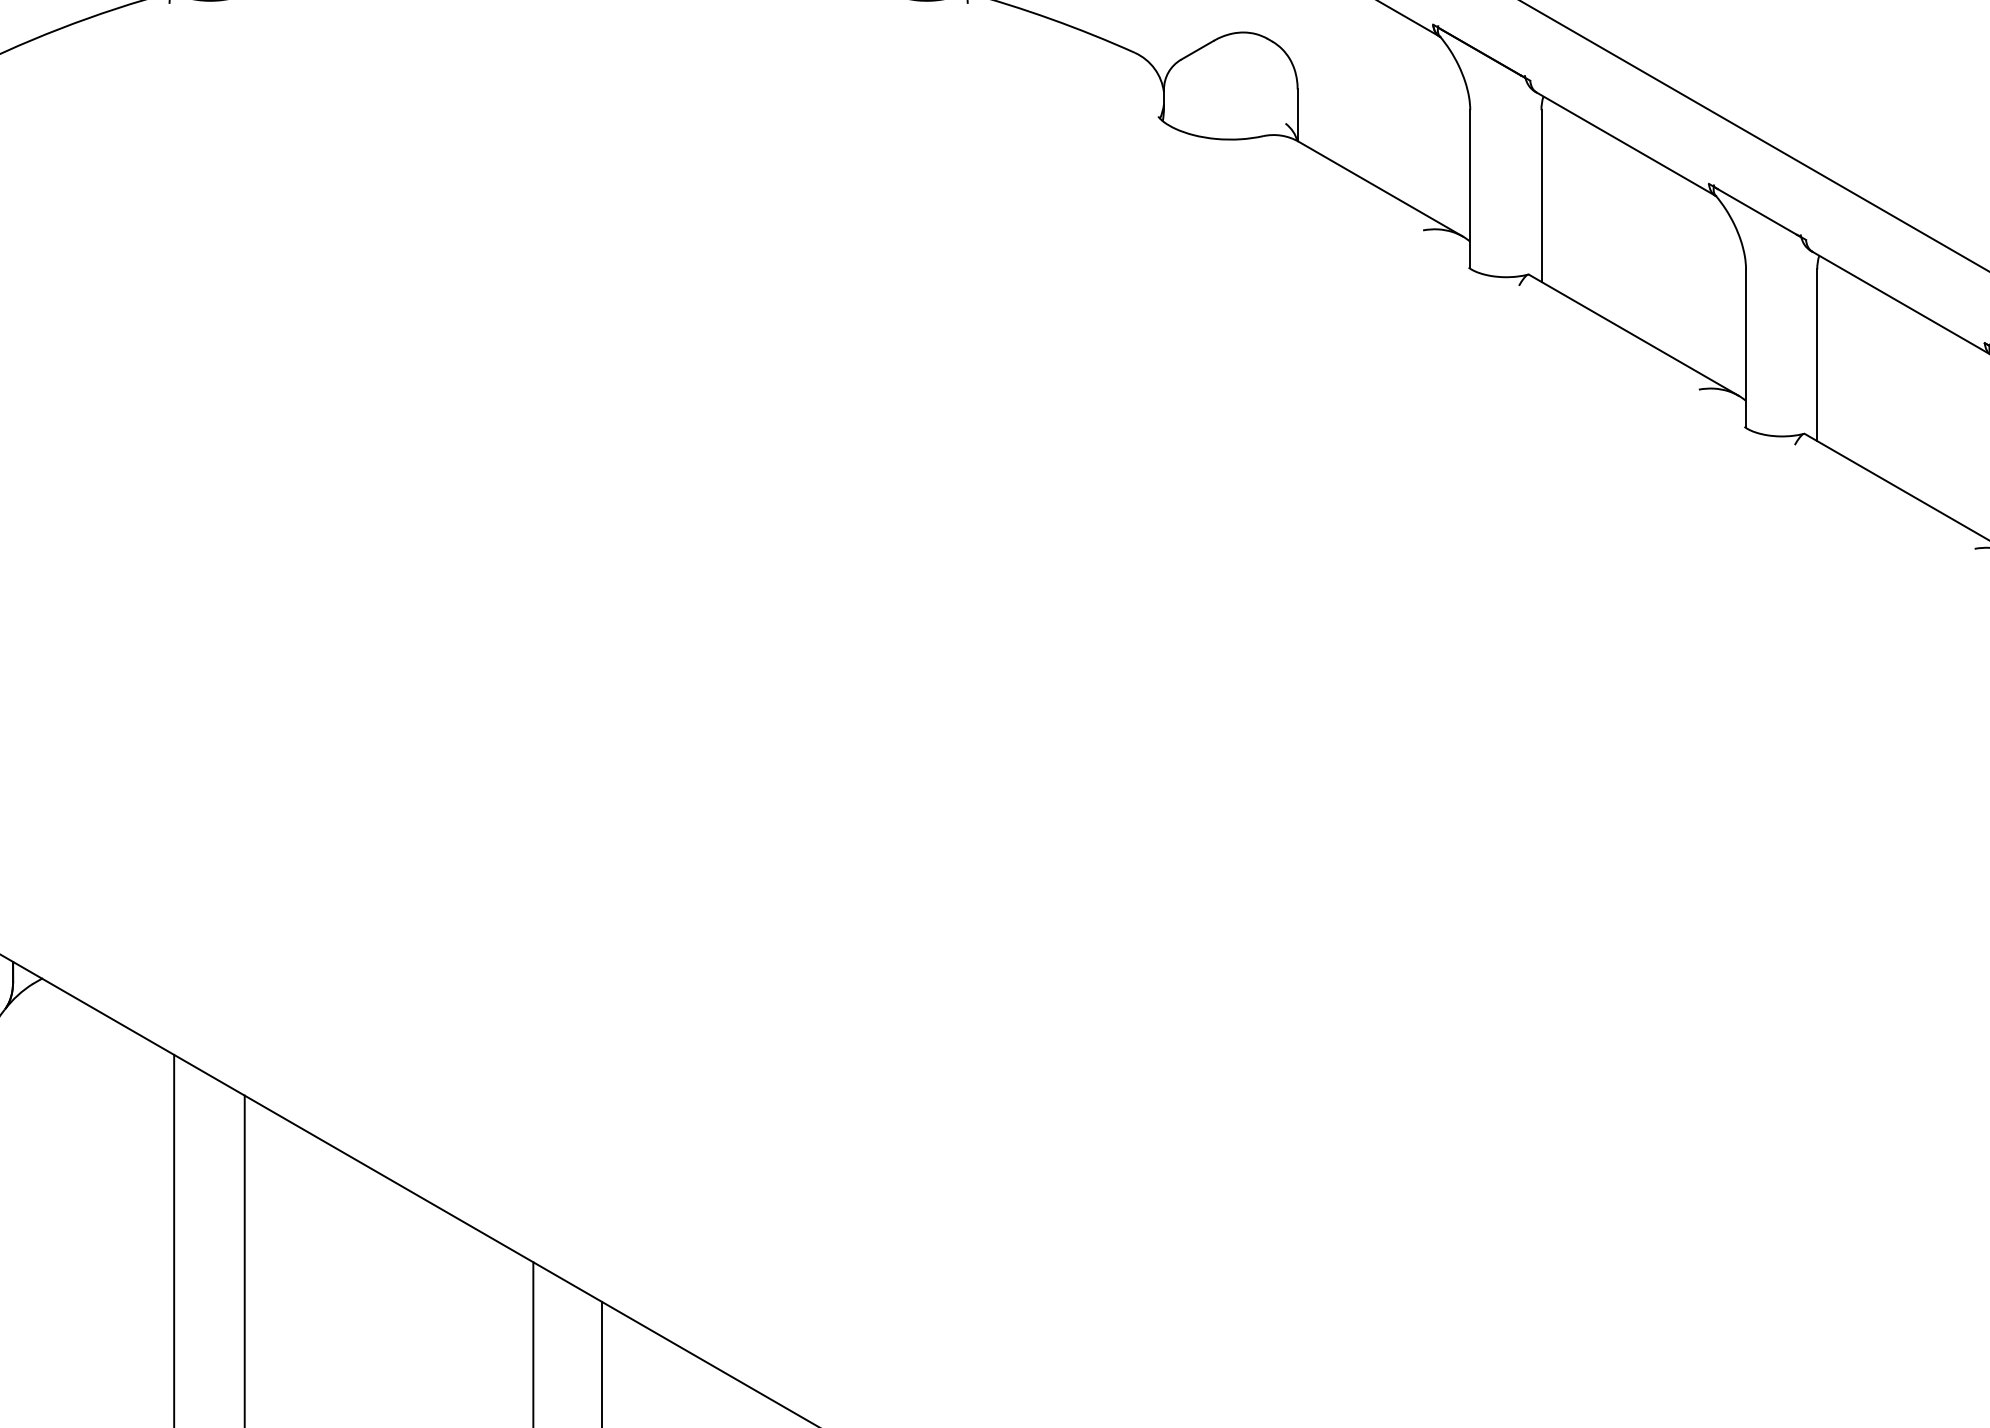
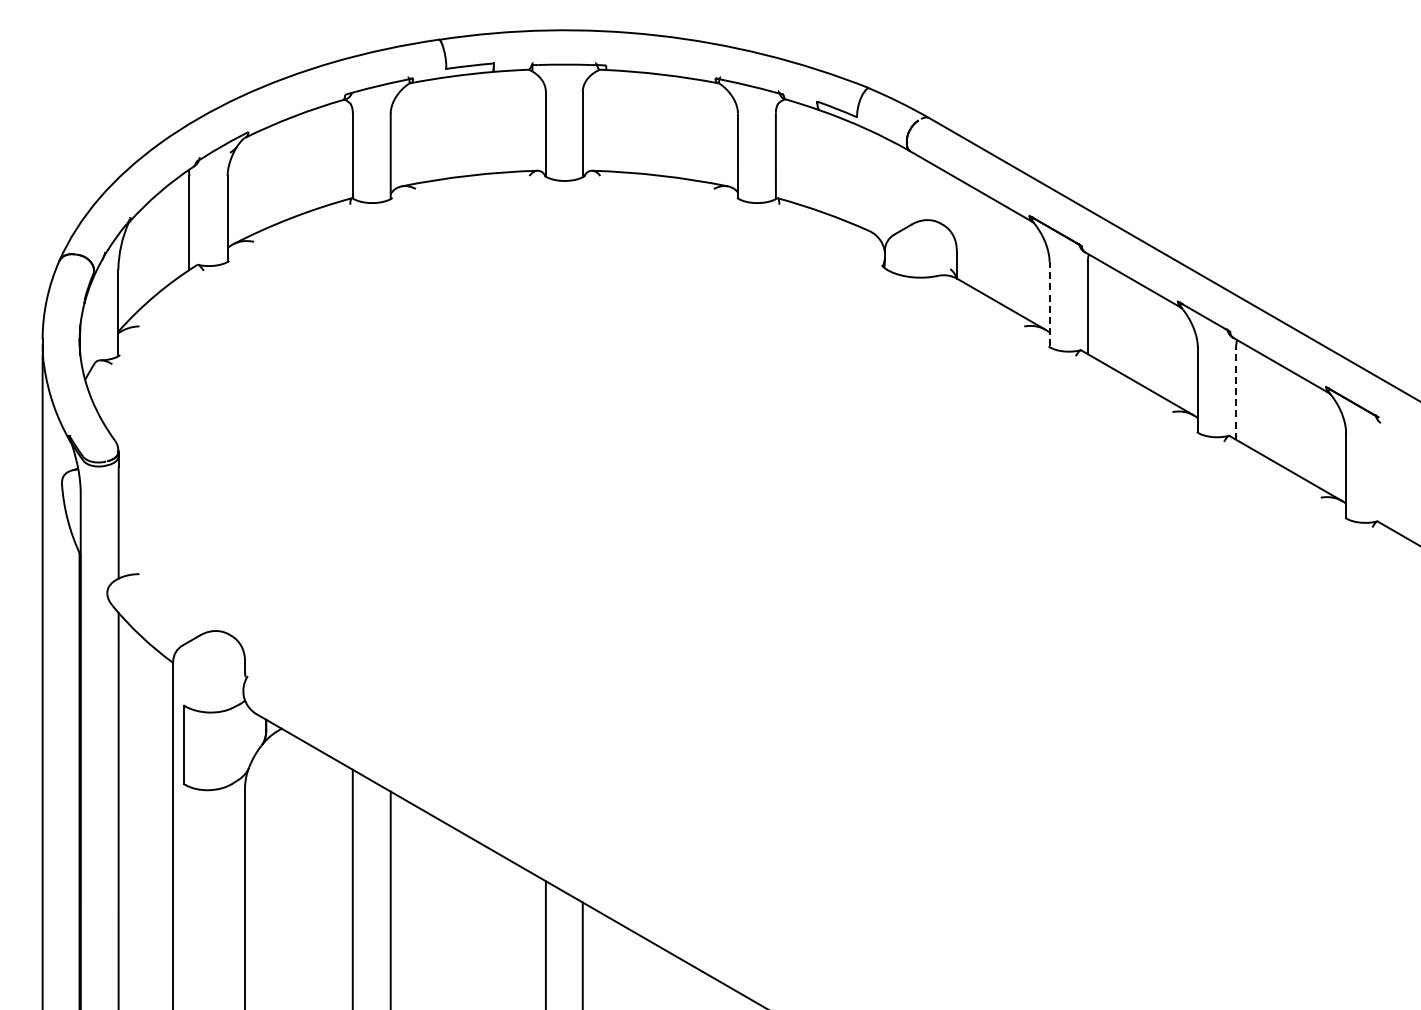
line: (1470, 187) -> (1049, 303), solid -> dashed
line: (1817, 355) -> (1236, 393), solid -> dashed

